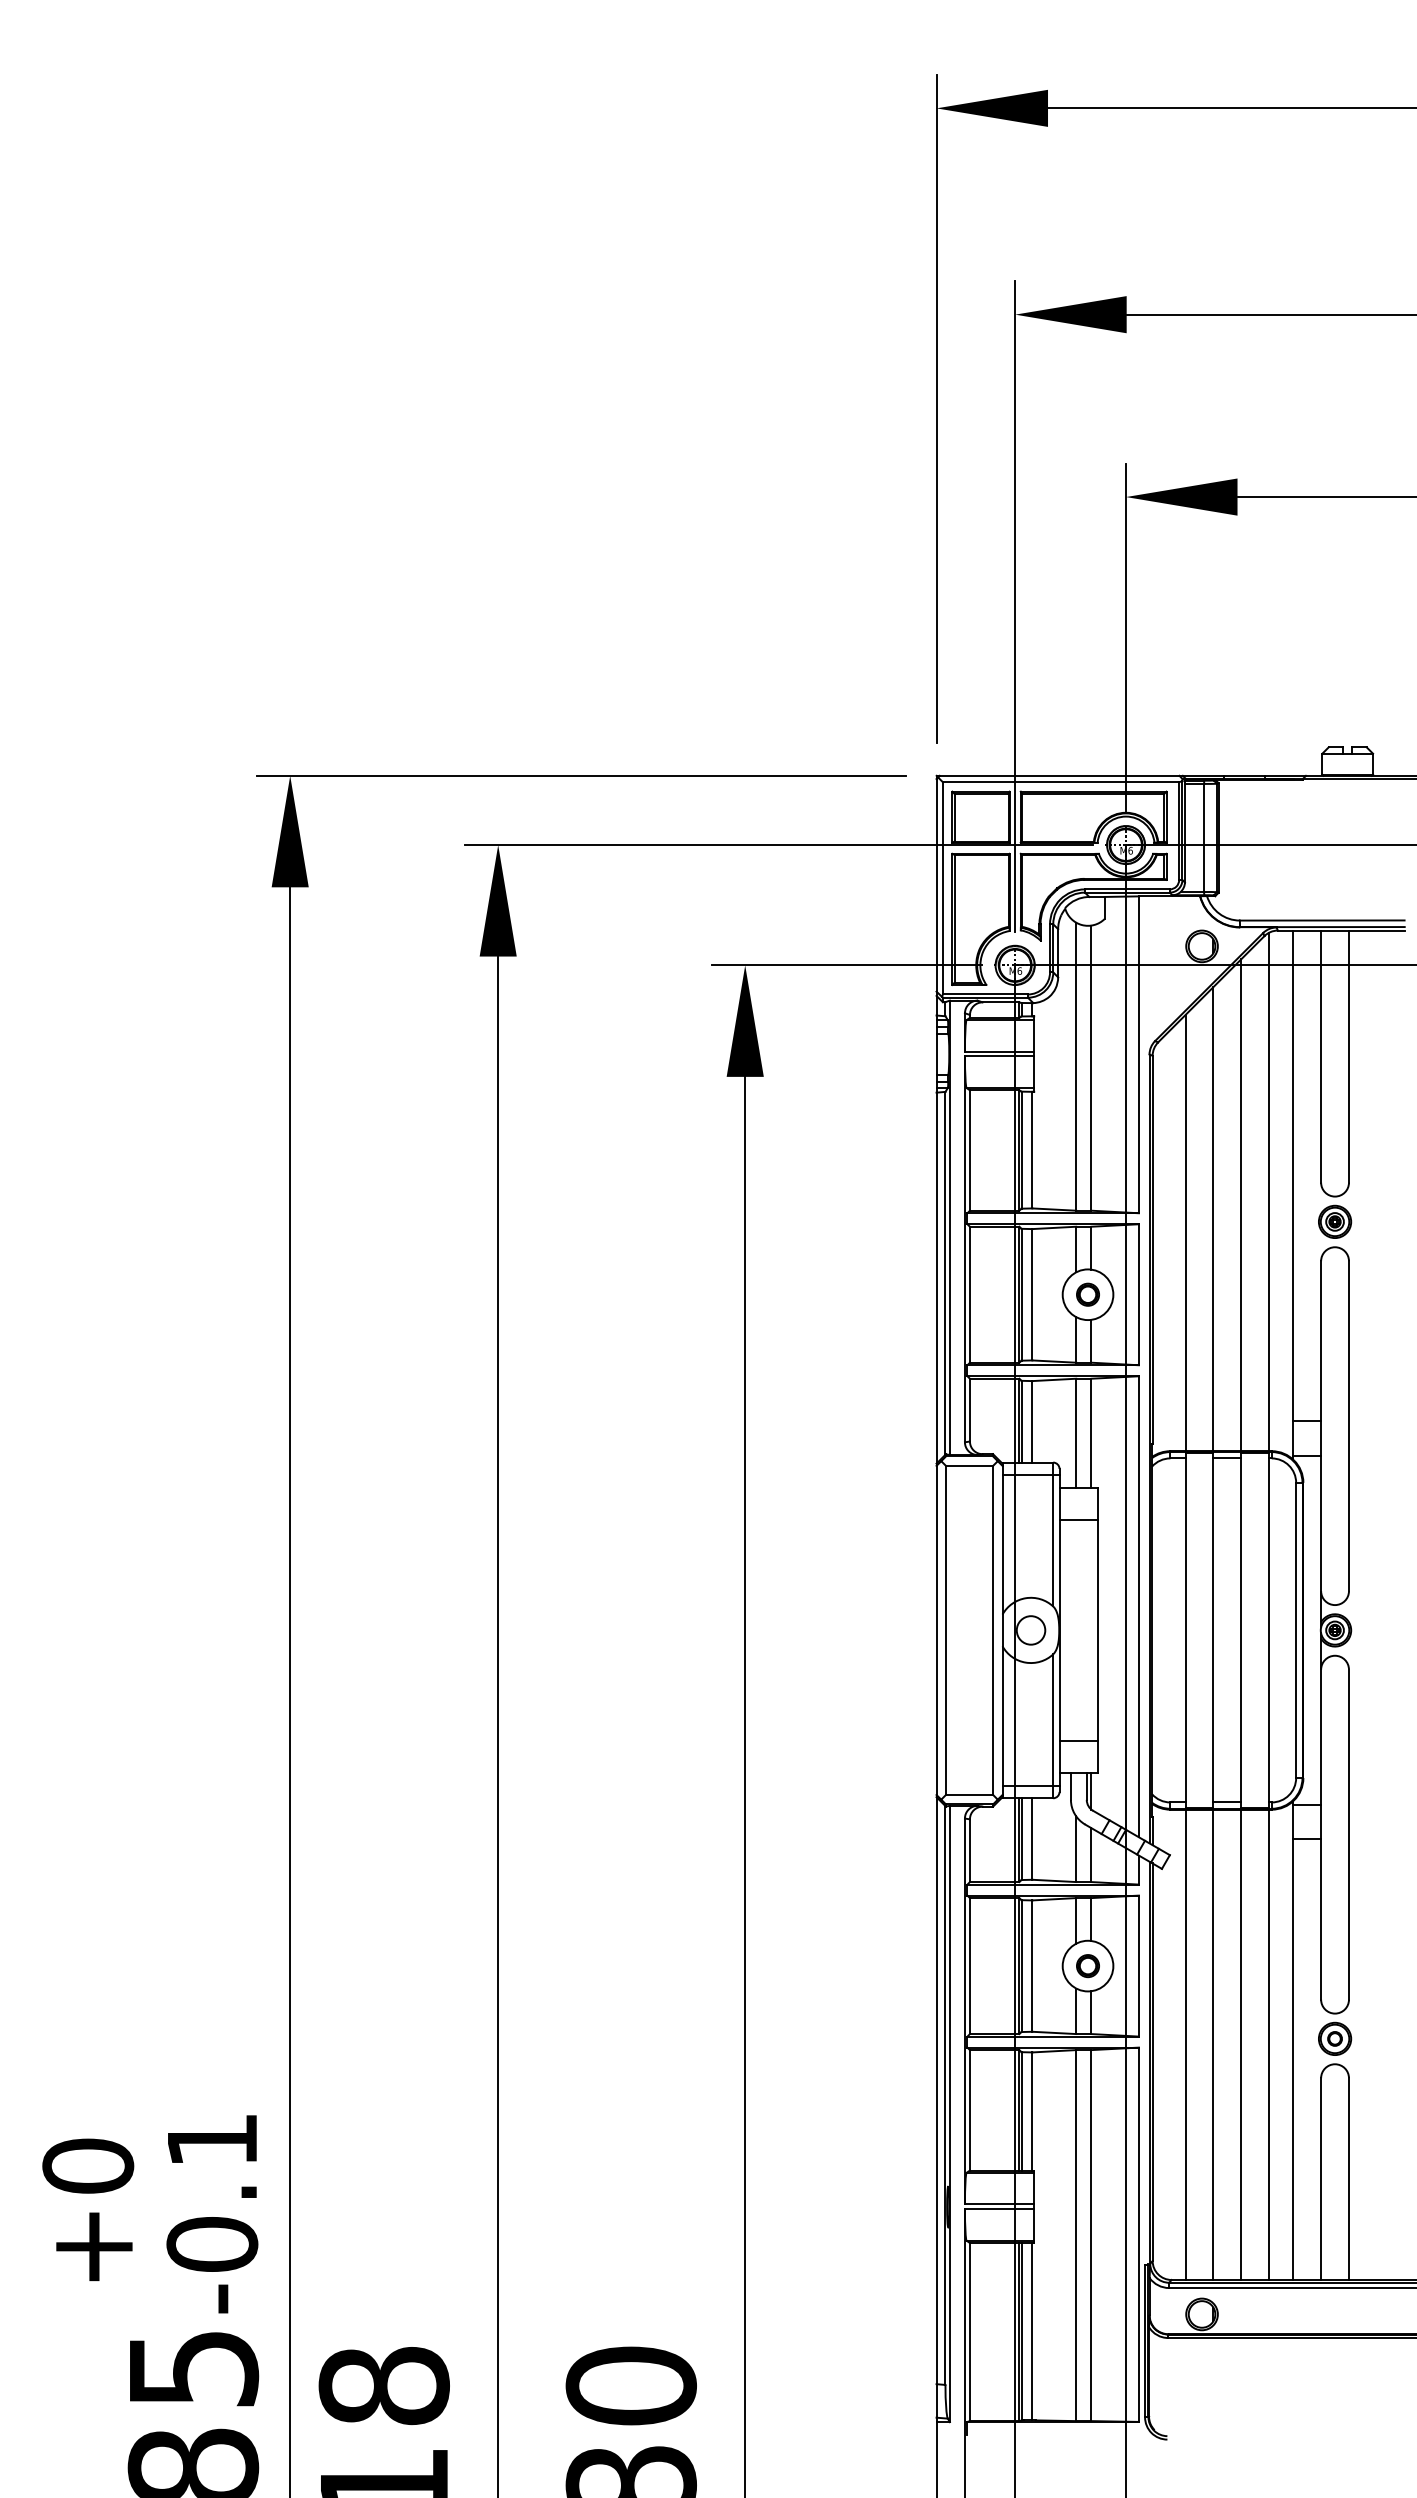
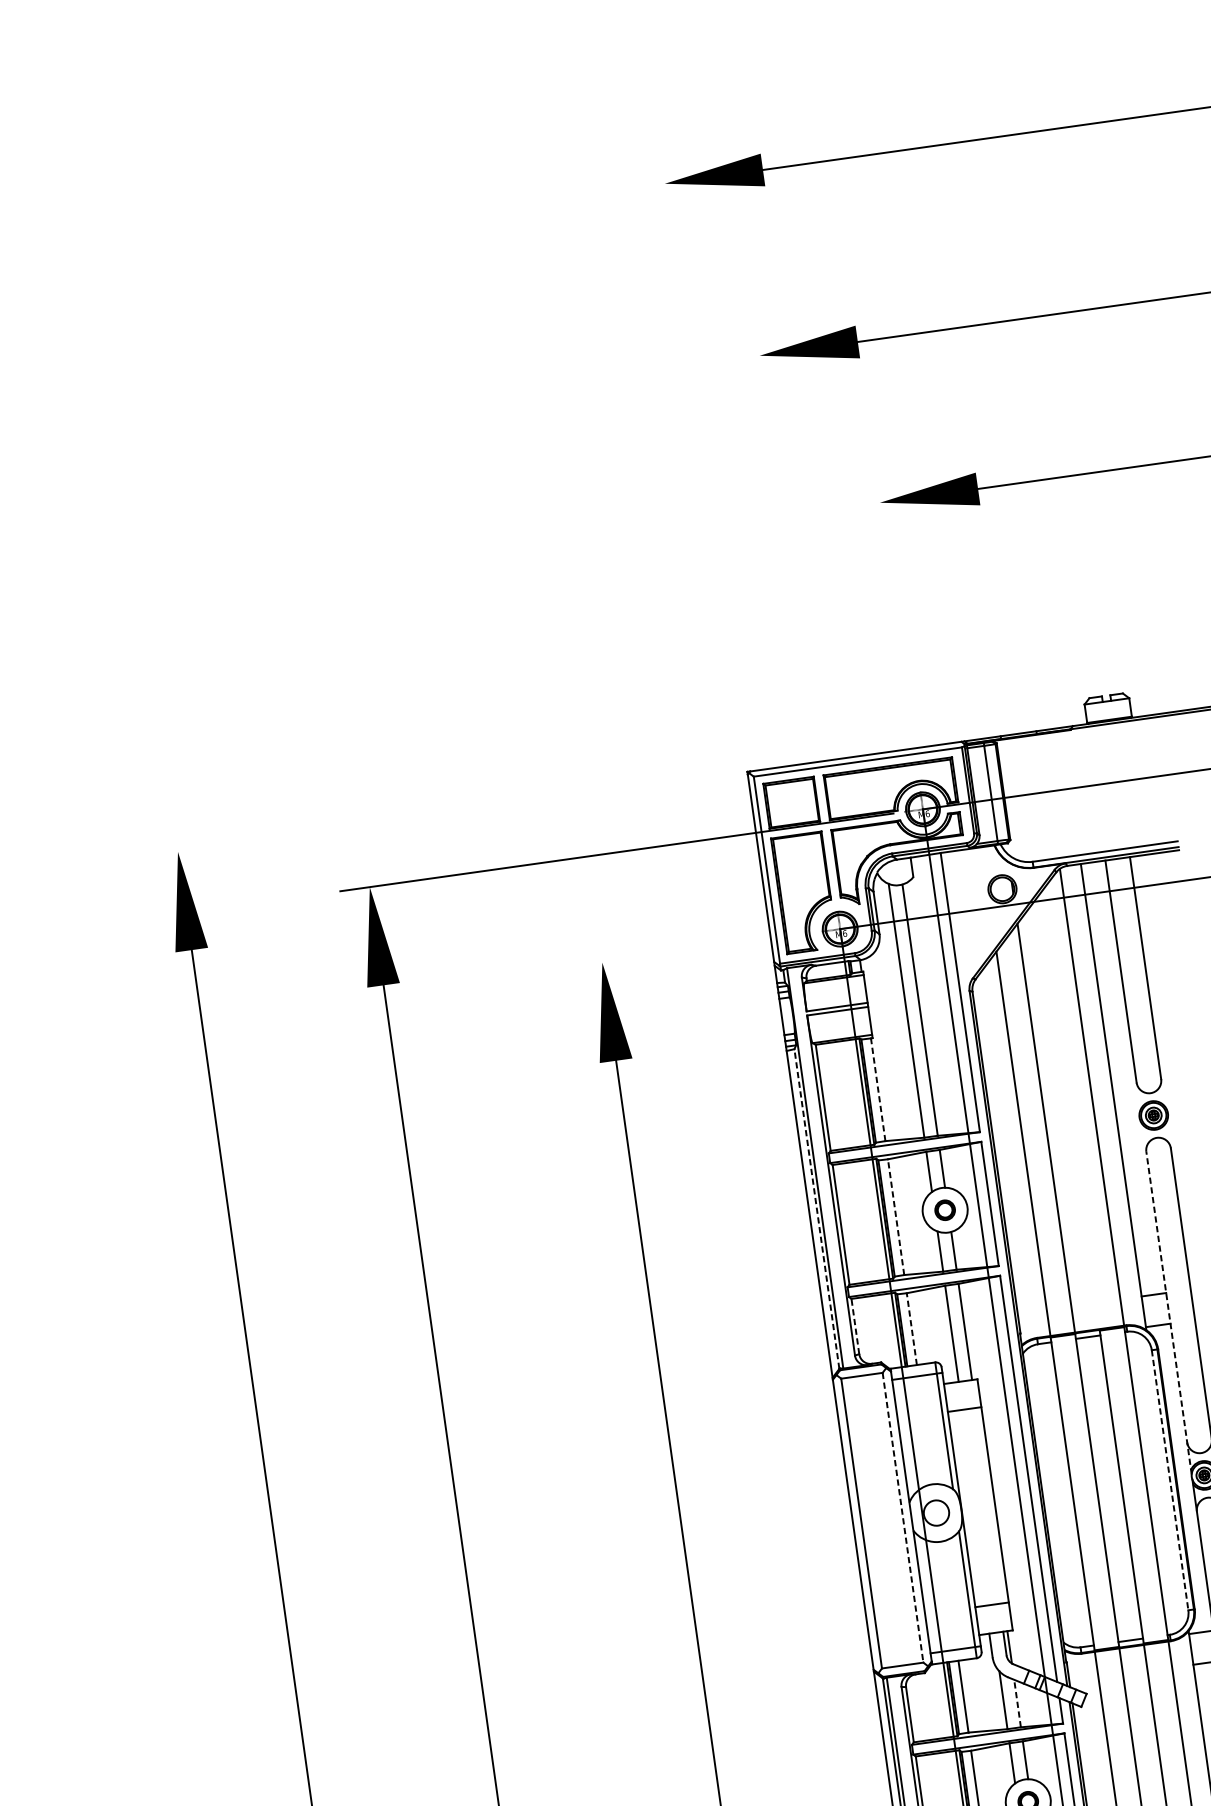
line: (936, 408) -> (701, 448), removed
line: (1015, 606) -> (796, 612), removed
line: (1126, 637) -> (897, 626), removed
line: (581, 775) -> (434, 815), removed
line: (846, 965) -> (691, 950), removed
line: (1032, 1149) -> (878, 1089), solid -> dashed
line: (1241, 1205) -> (1069, 1112), removed
line: (945, 1272) -> (816, 1208), solid -> dashed
line: (1032, 1294) -> (896, 1216), solid -> dashed
line: (969, 1409) -> (854, 1326), solid -> dashed
line: (1032, 1421) -> (911, 1328), solid -> dashed
line: (1321, 1443) -> (1169, 1312), solid -> dashed
line: (993, 1630) -> (903, 1517), solid -> dashed
line: (1296, 1630) -> (1170, 1480), solid -> dashed
line: (1091, 1855) -> (1017, 1703), solid -> dashed

